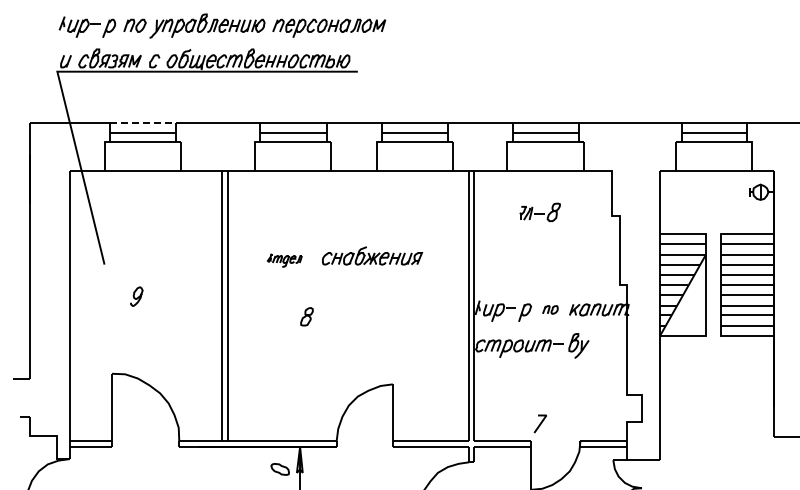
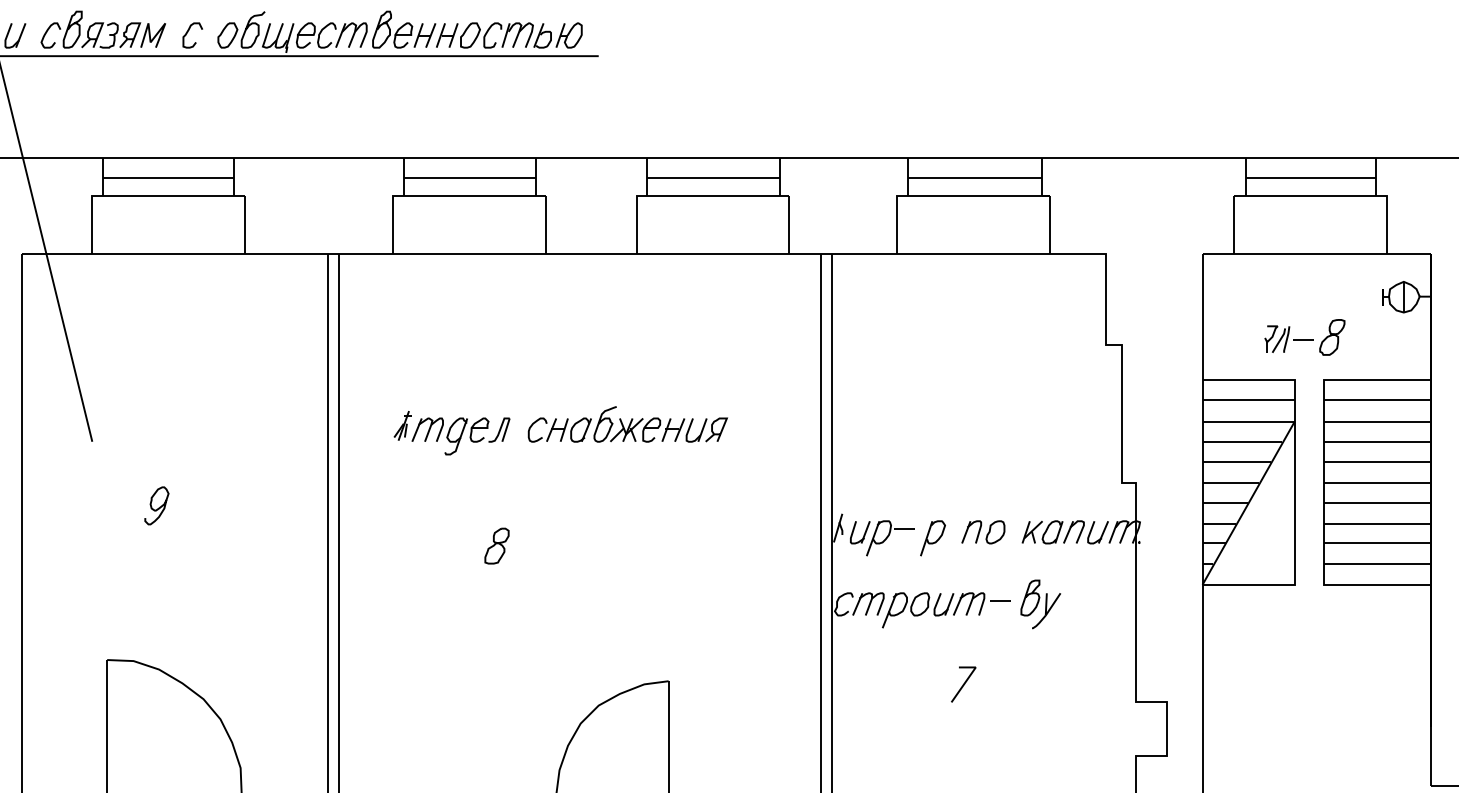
line: (142, 122) -> (168, 157), dashed -> solid
part: (539, 211) -> (1303, 335), moved
part: (284, 260) -> (452, 433), size x1.67
part: (550, 309) -> (983, 531), size x1.43
line: (539, 423) -> (961, 683), moved

